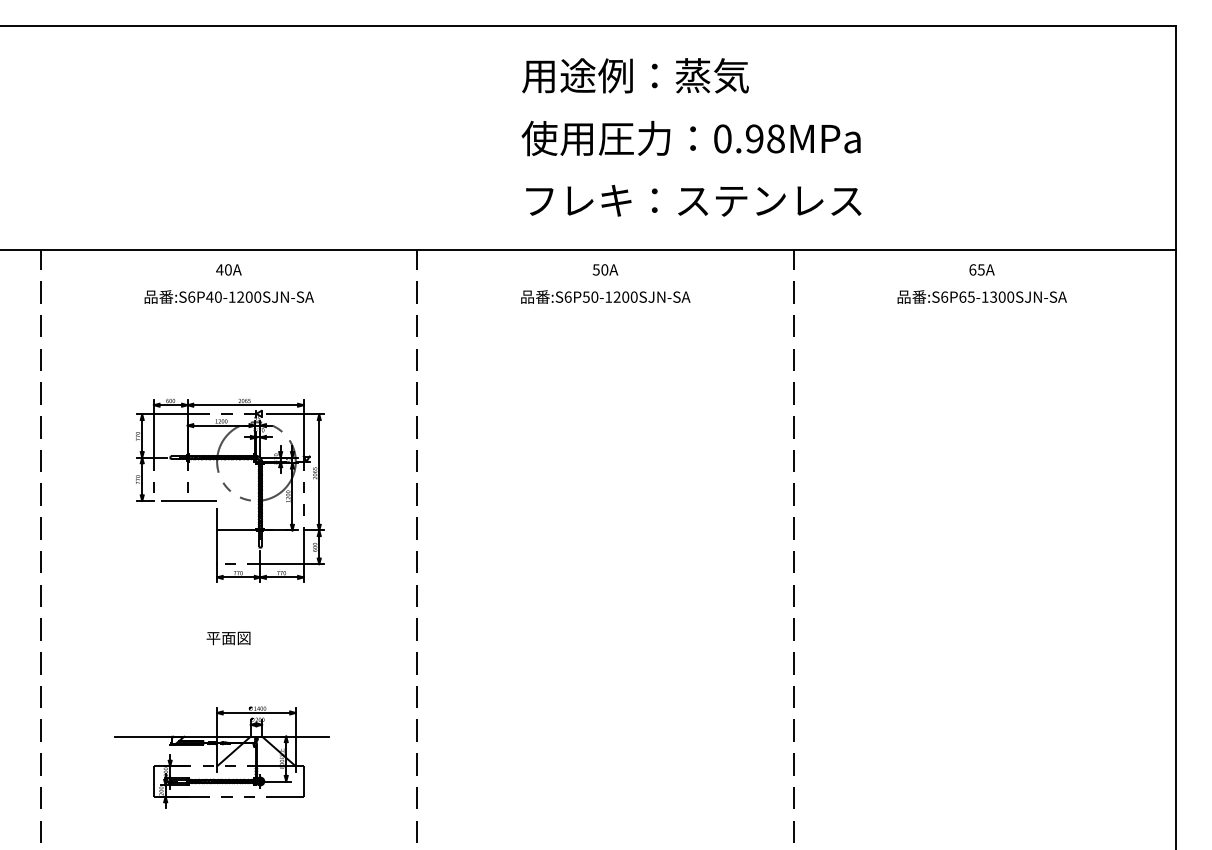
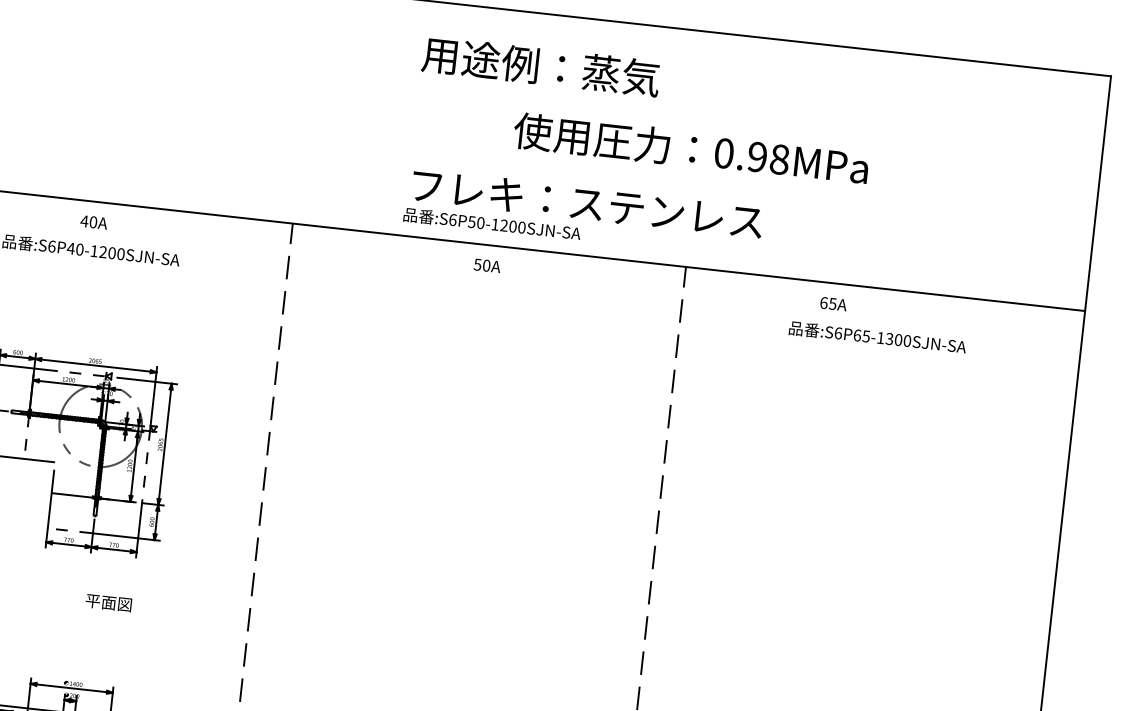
text: (690, 138) -> (690, 149), moved
text: (981, 269) -> (833, 303), moved
text: (605, 296) -> (492, 223), moved
text: (228, 638) -> (108, 603), moved

